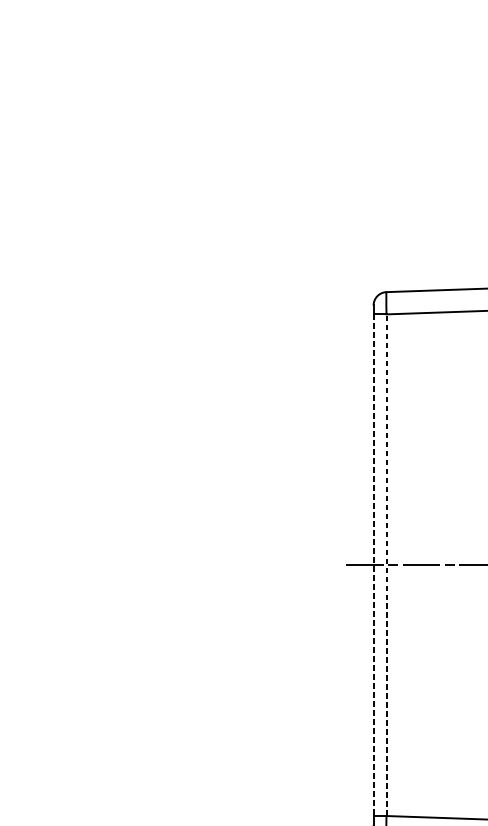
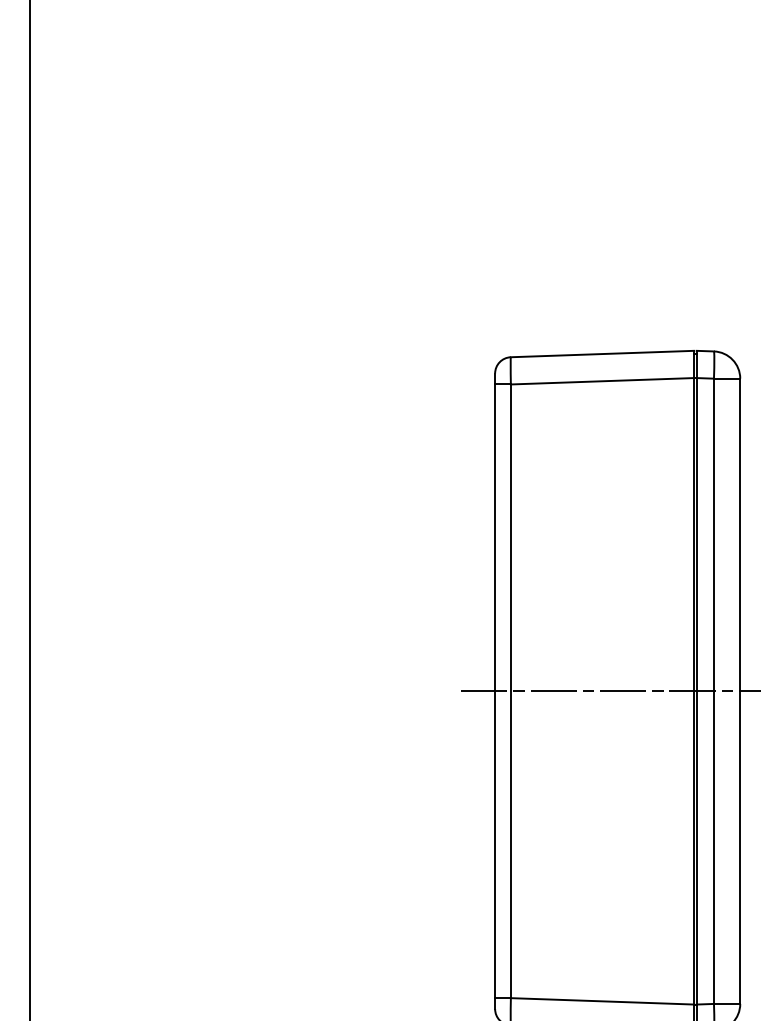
line: (373, 565) -> (495, 691), dashed -> solid
line: (386, 565) -> (510, 691), dashed -> solid

